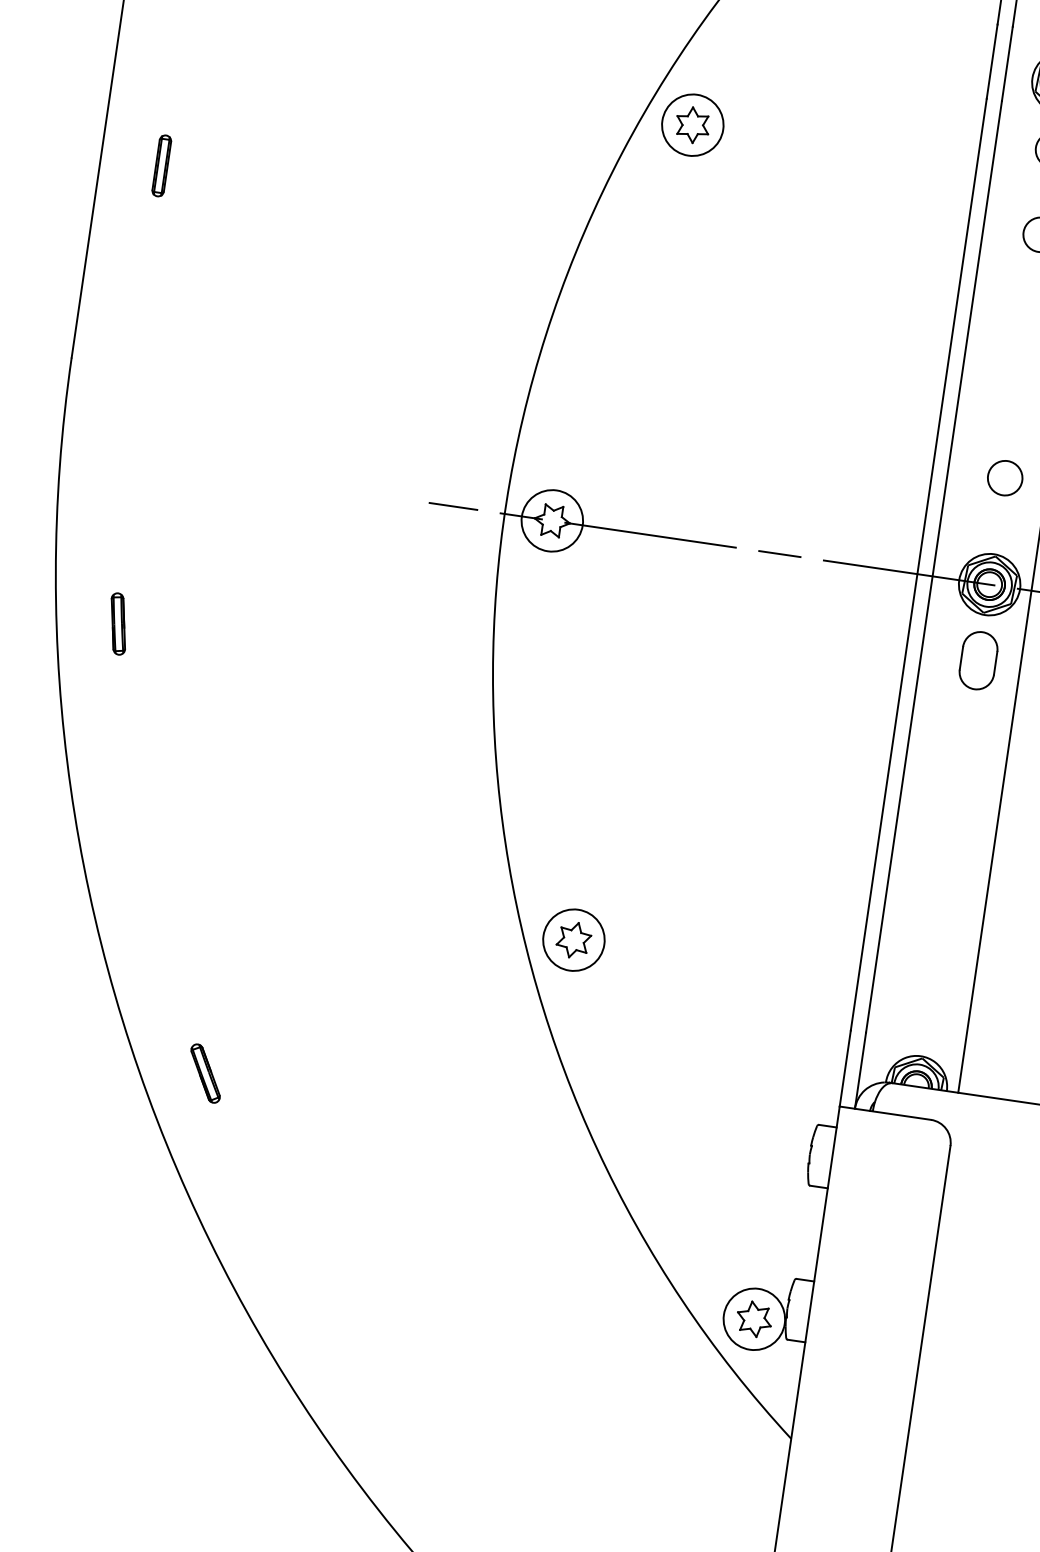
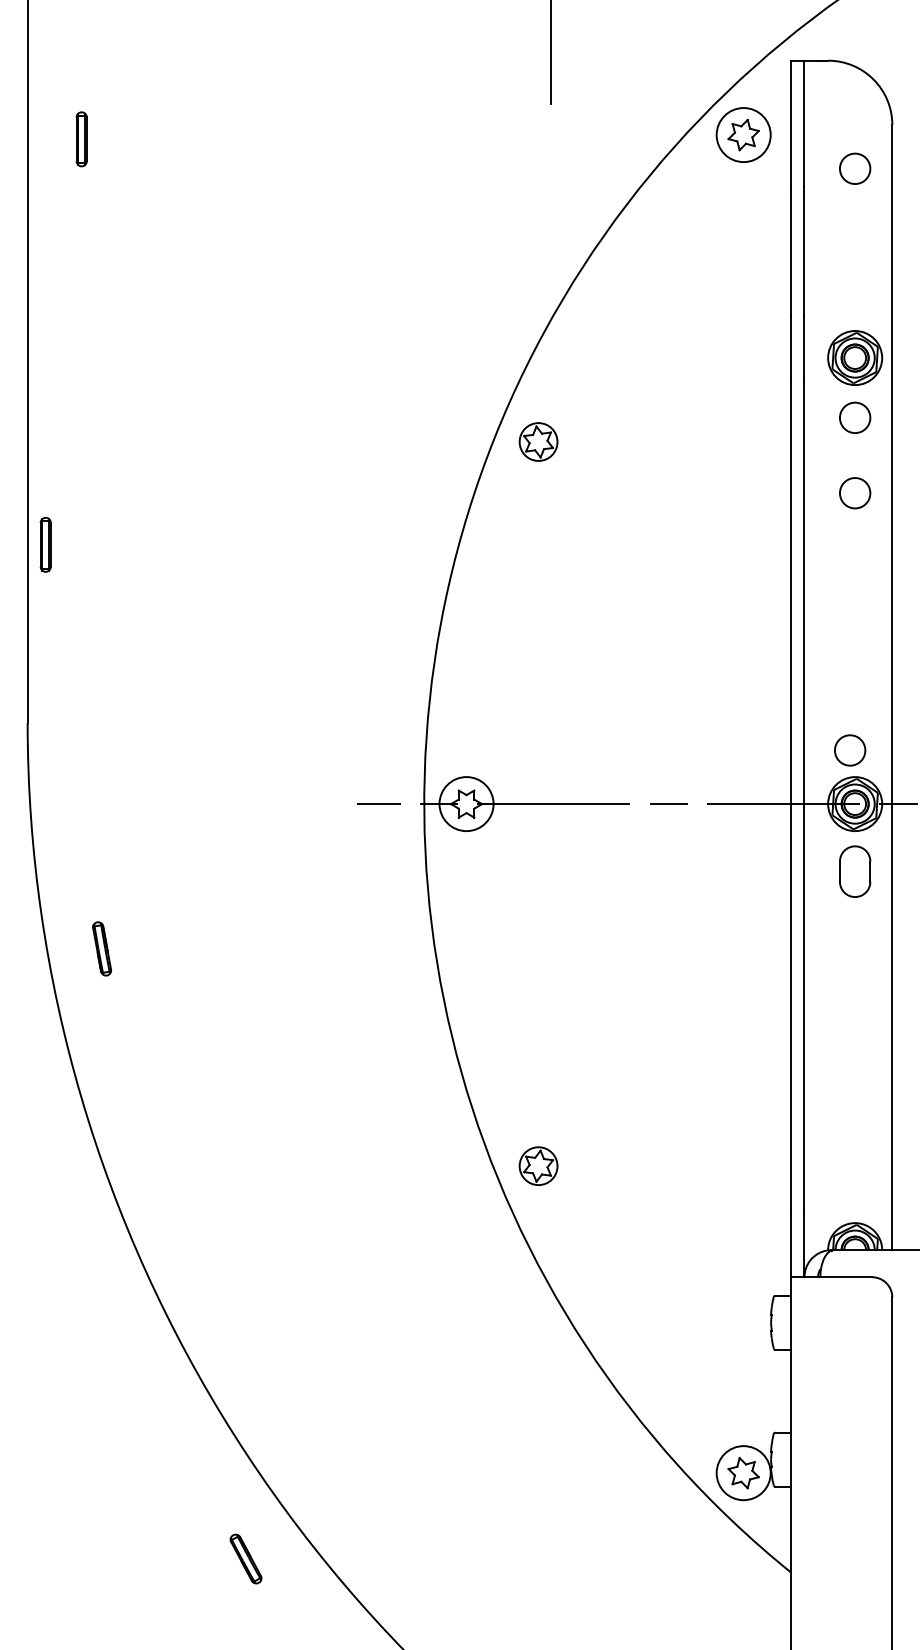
circle: (692, 125) -> (538, 442), size x0.7
part: (161, 165) -> (45, 544), moved
circle: (1005, 478) -> (850, 750), moved
circle: (573, 940) -> (538, 1166), size x0.7
part: (205, 1072) -> (245, 1558), moved

